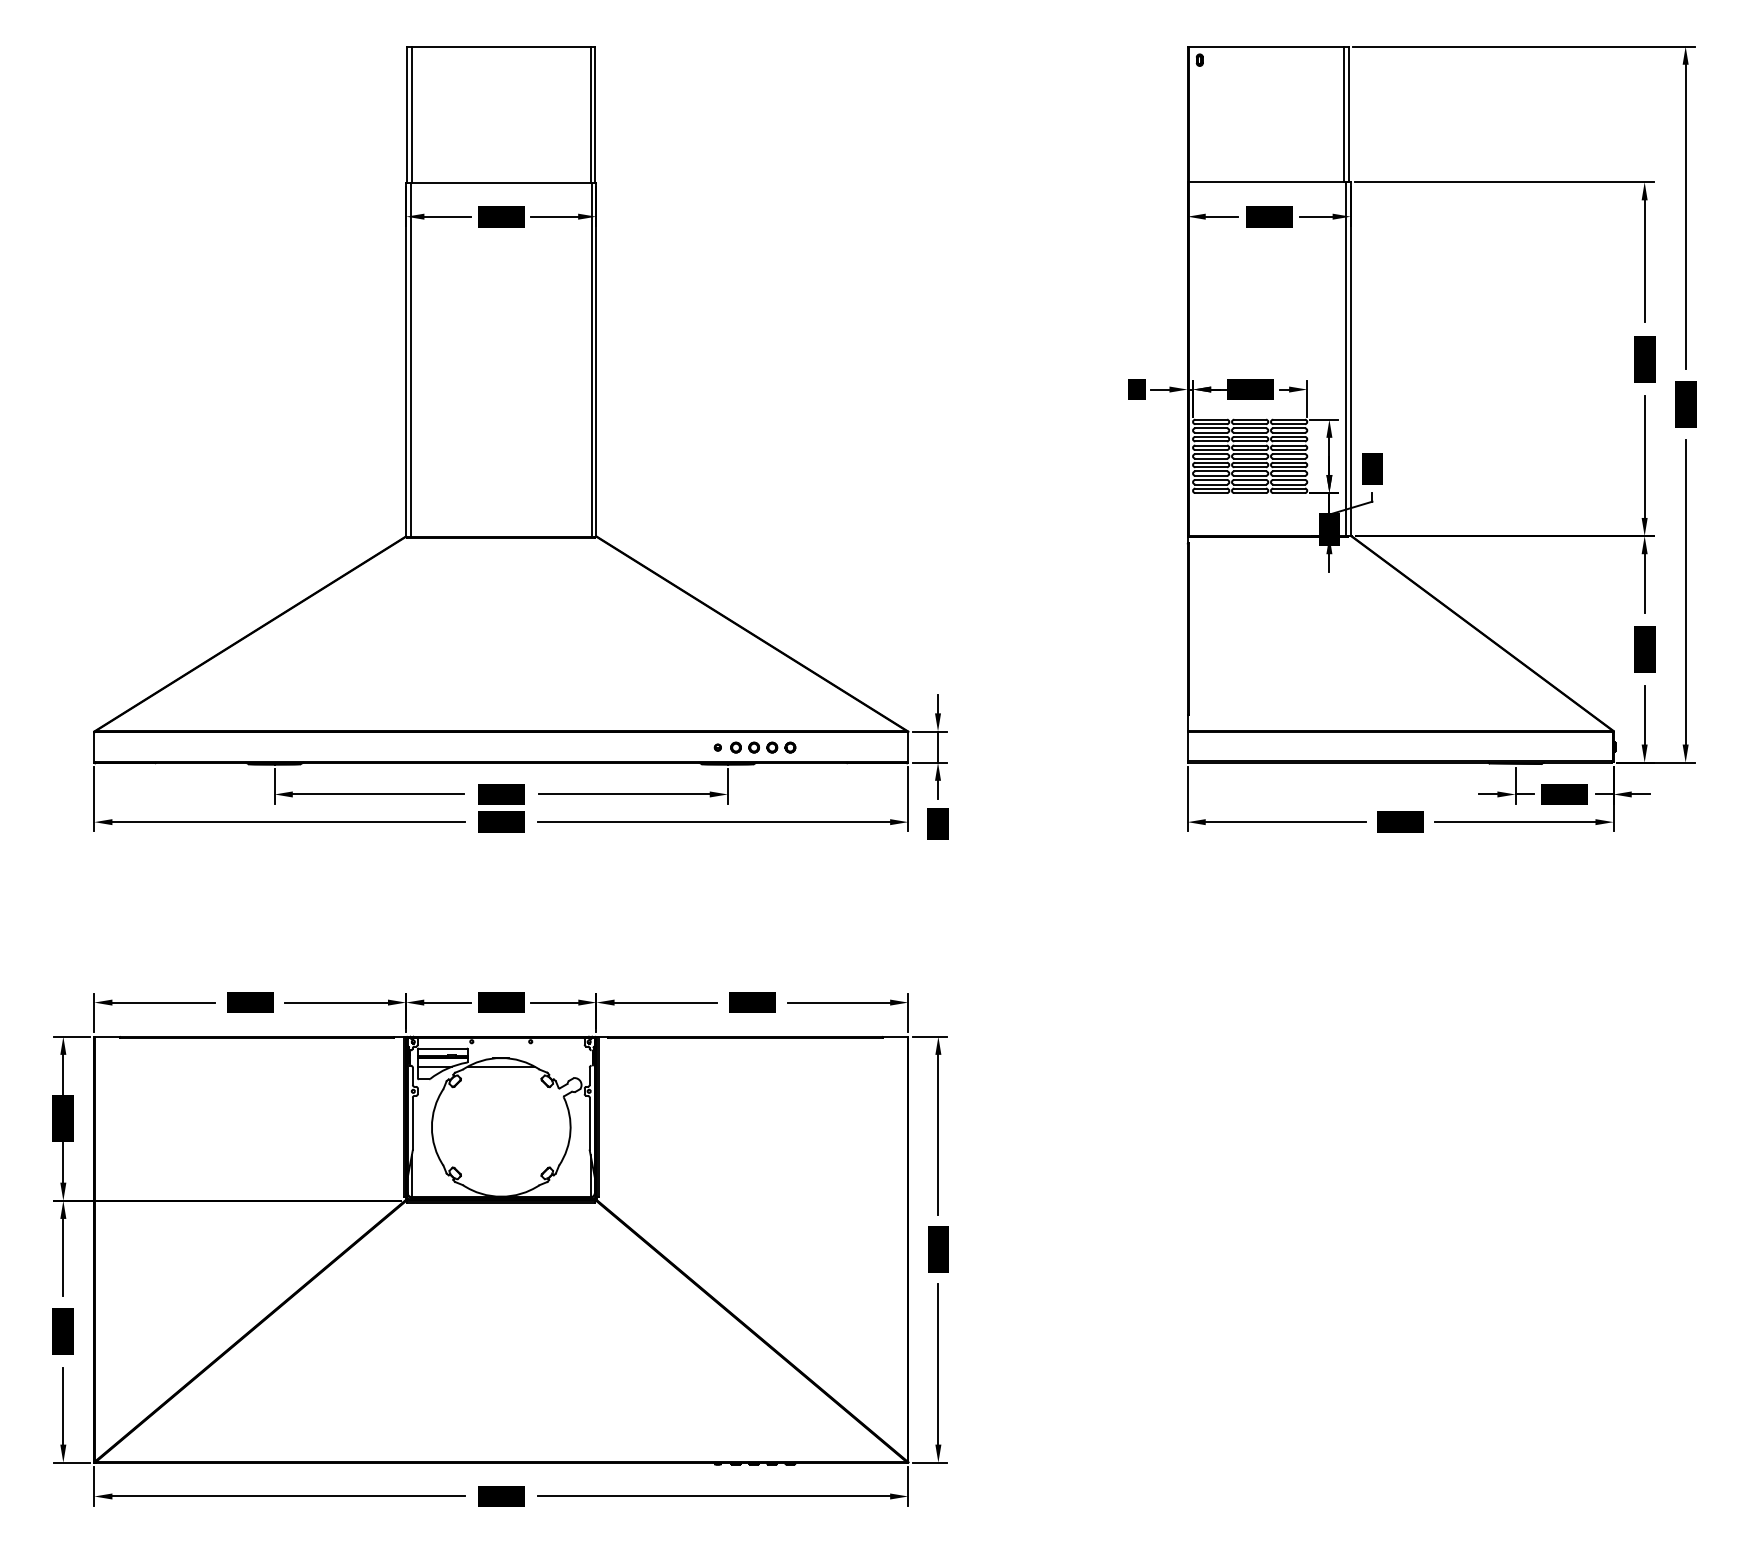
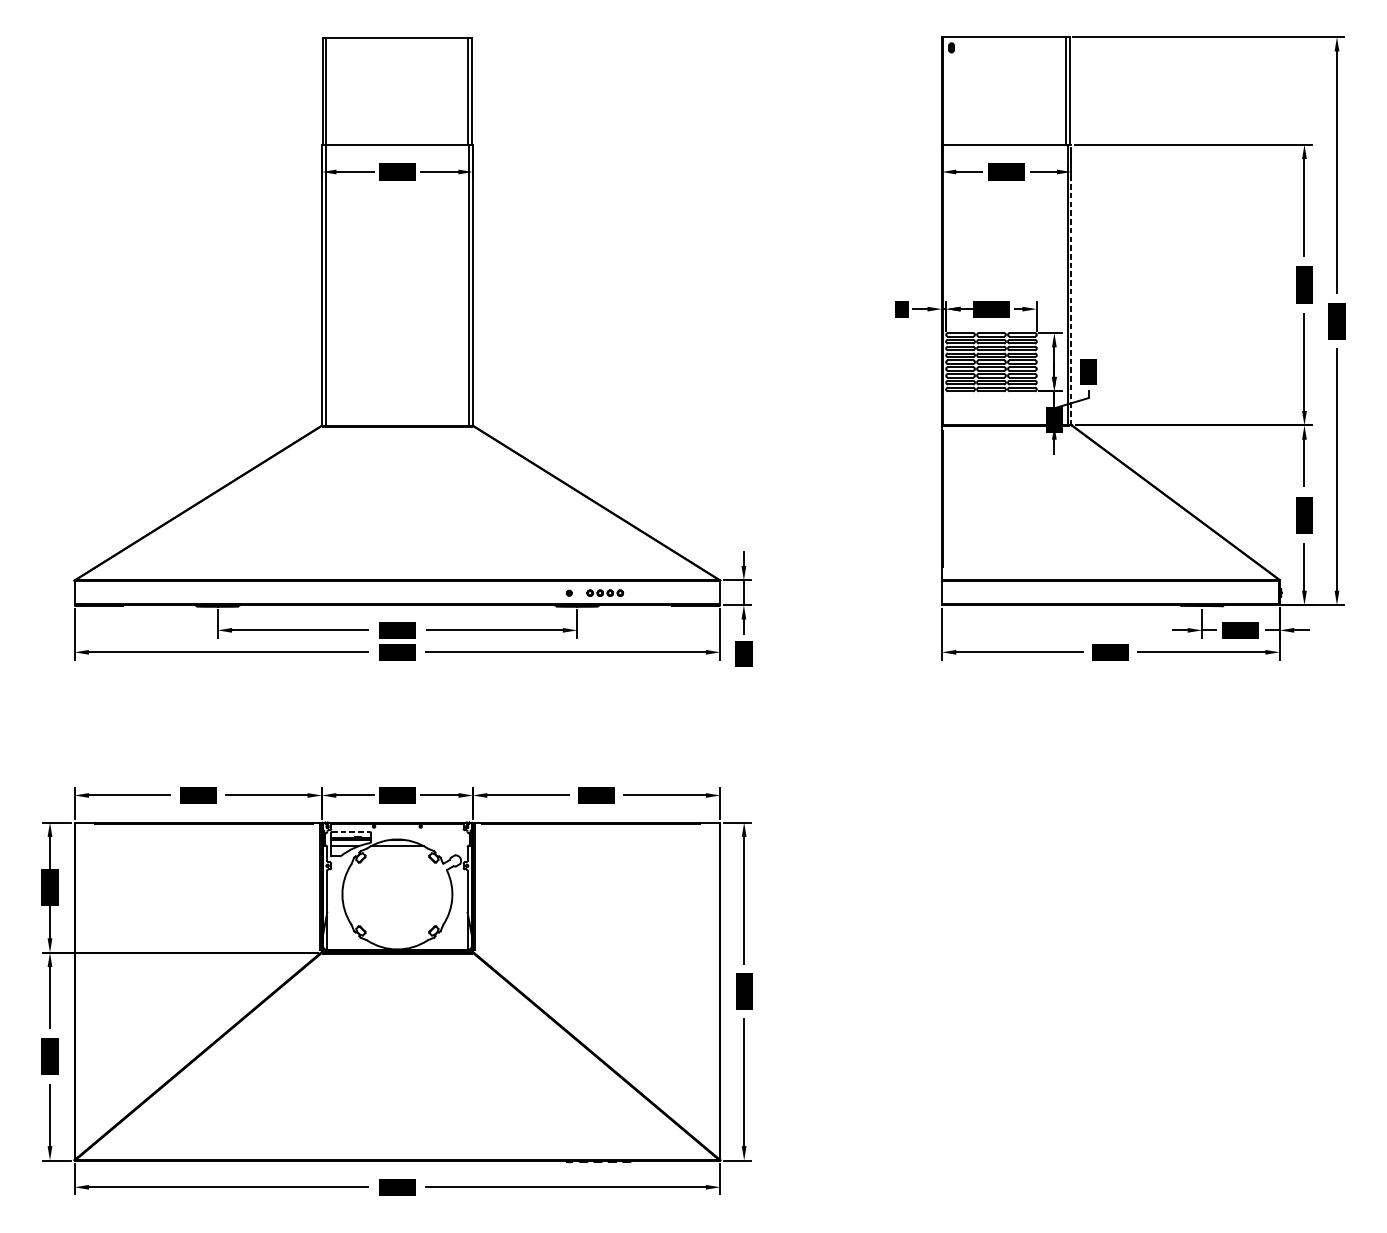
line: (1350, 359) -> (1071, 285), solid -> dashed
part: (763, 747) -> (605, 593), size x0.7
line: (443, 1048) -> (351, 831), solid -> dashed

